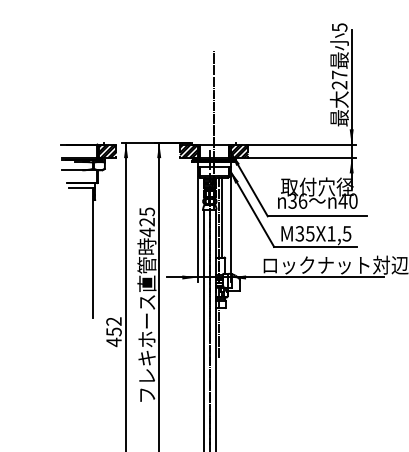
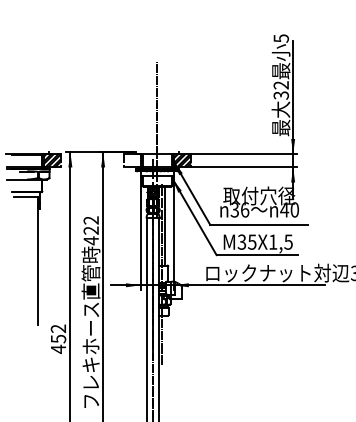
text: (339, 79) -> (281, 89), 27 -> 32
hatch: (188, 151) -> (132, 160), removed
text: (147, 211) -> (91, 220), 425 -> 422

